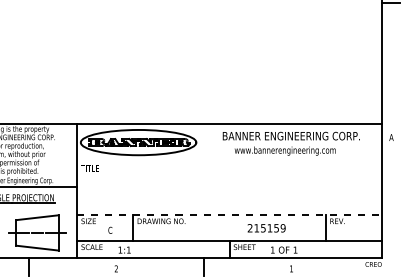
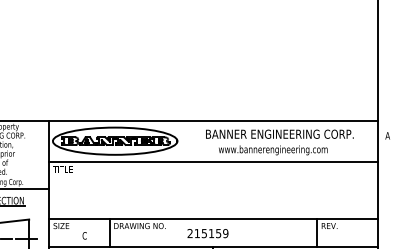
line: (229, 161) -> (213, 161), added
line: (230, 214) -> (214, 218), dashed -> solid
text: (266, 228) -> (207, 233), moved

